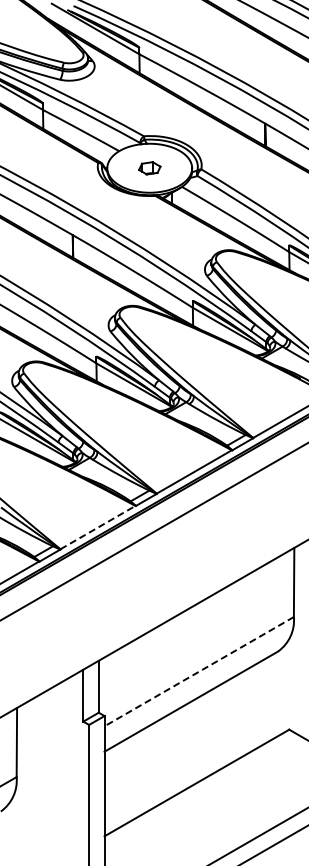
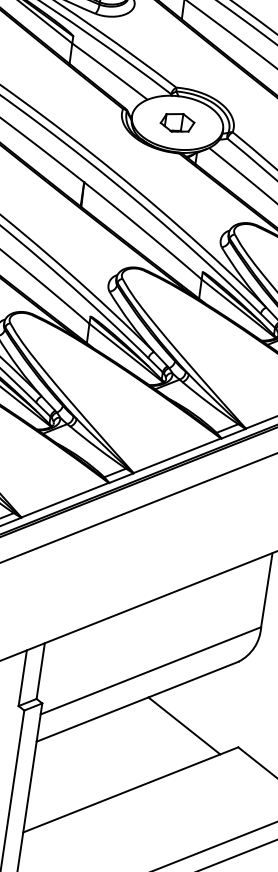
part: (149, 168) -> (177, 123), size x1.43
line: (98, 527) -> (65, 500), dashed -> solid
line: (198, 671) -> (150, 670), dashed -> solid
line: (236, 717) -> (183, 725), added

